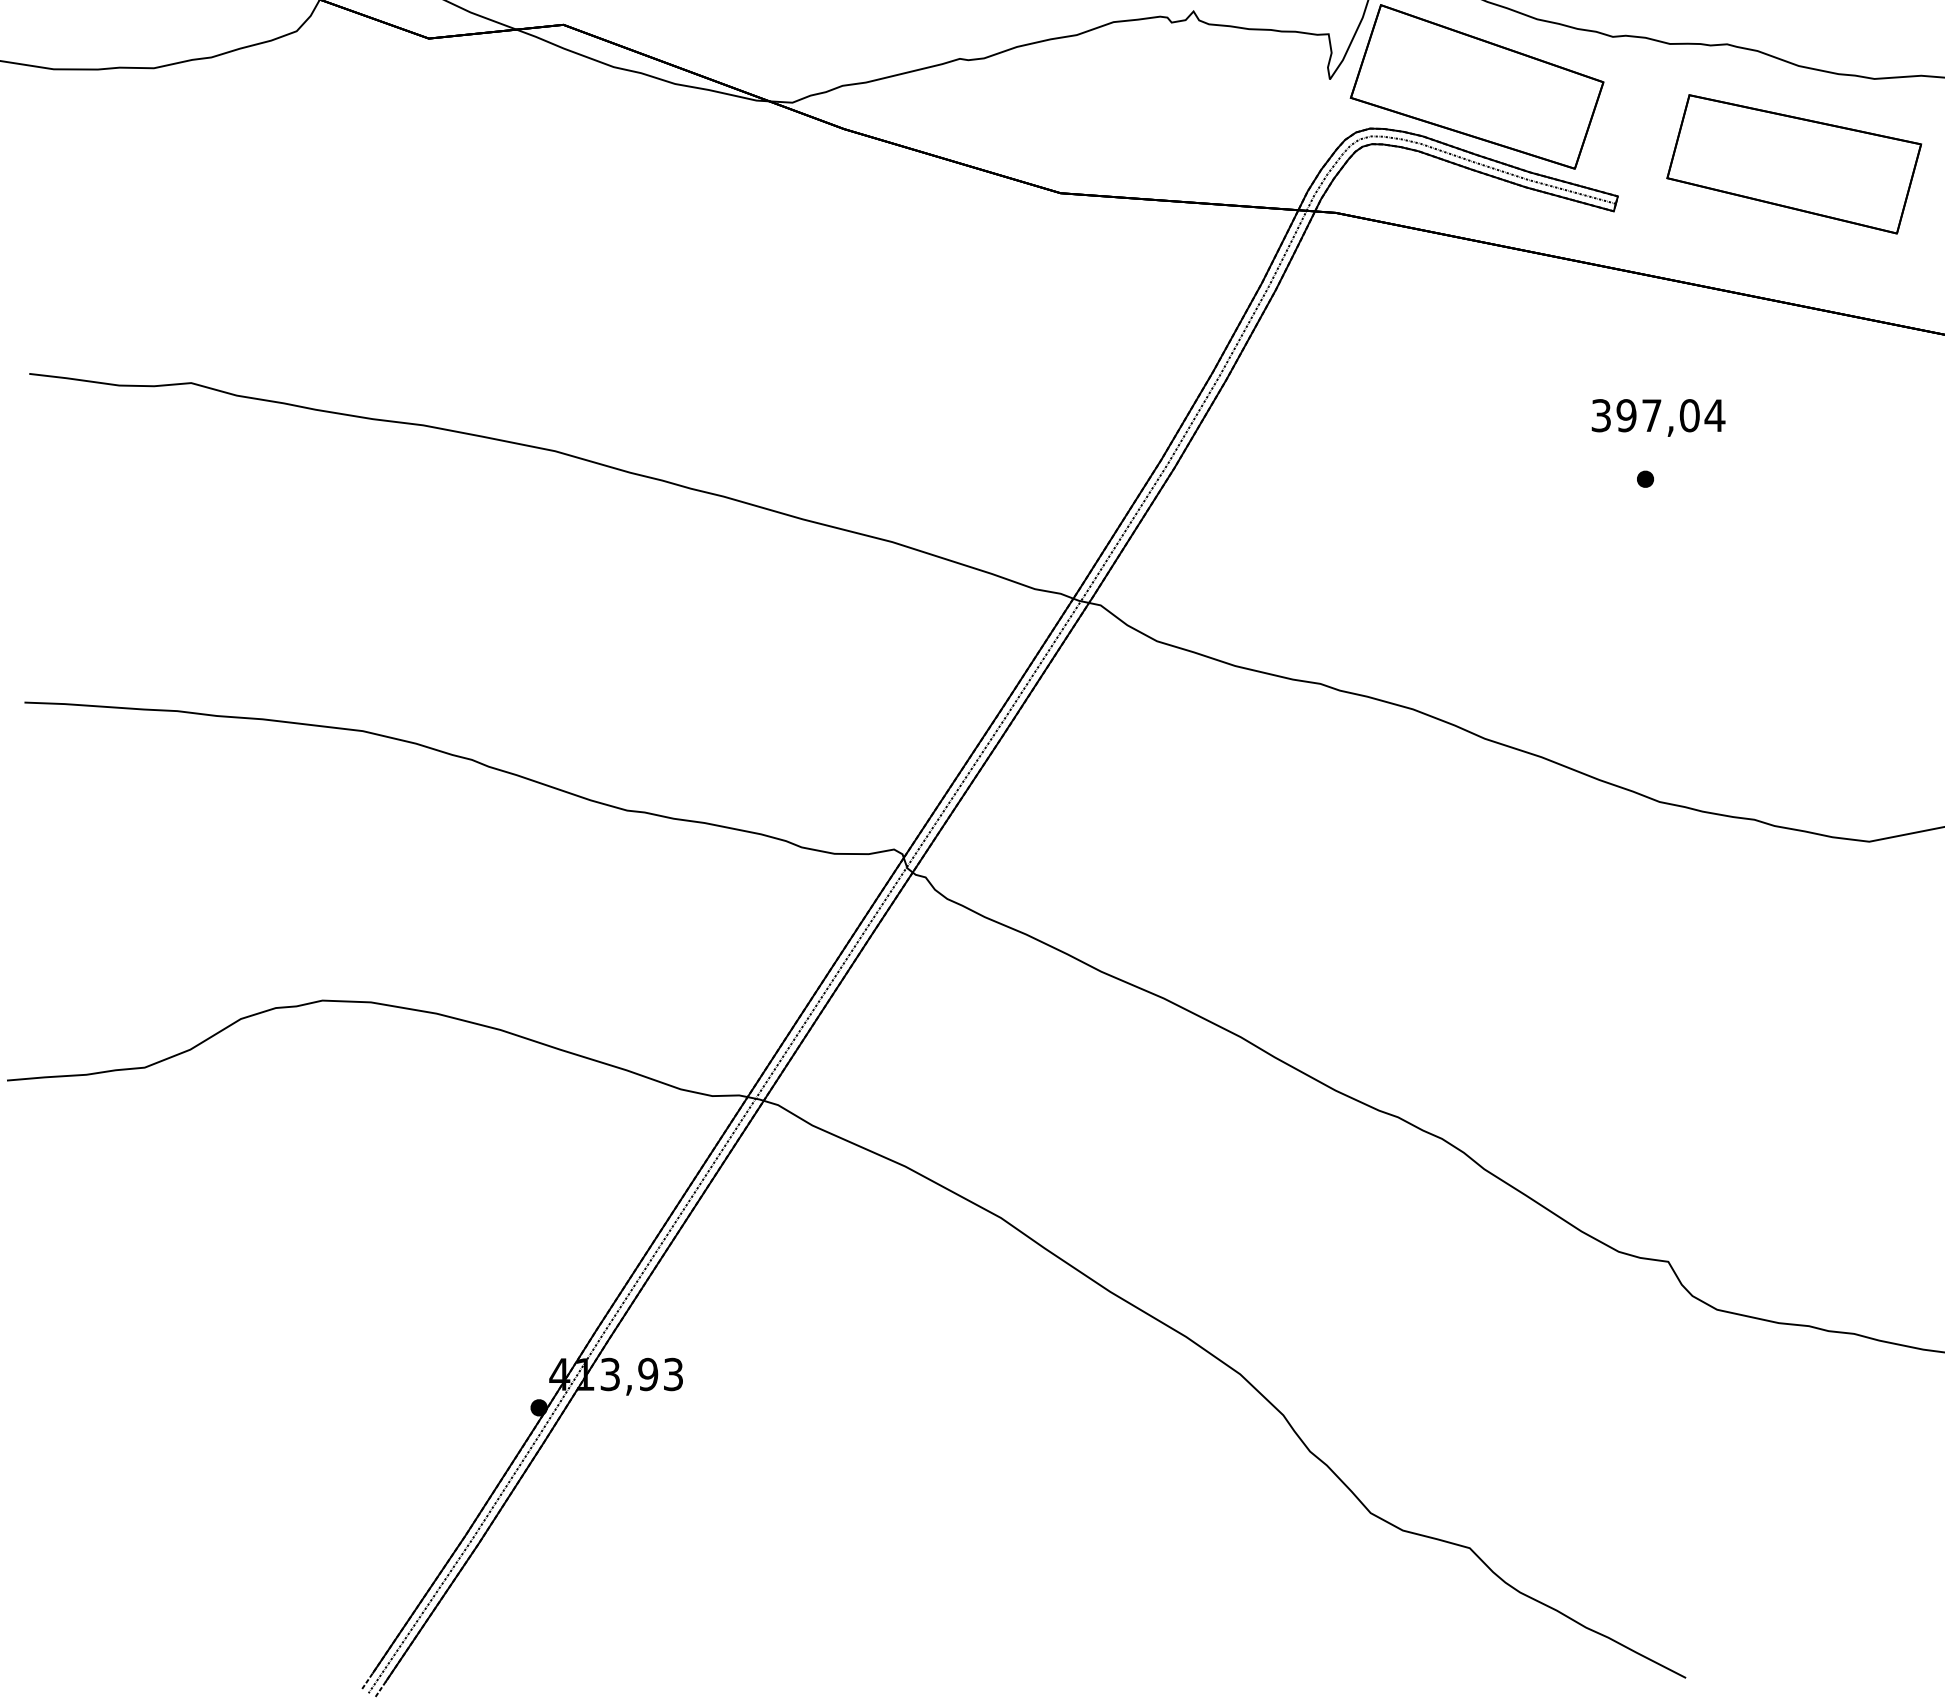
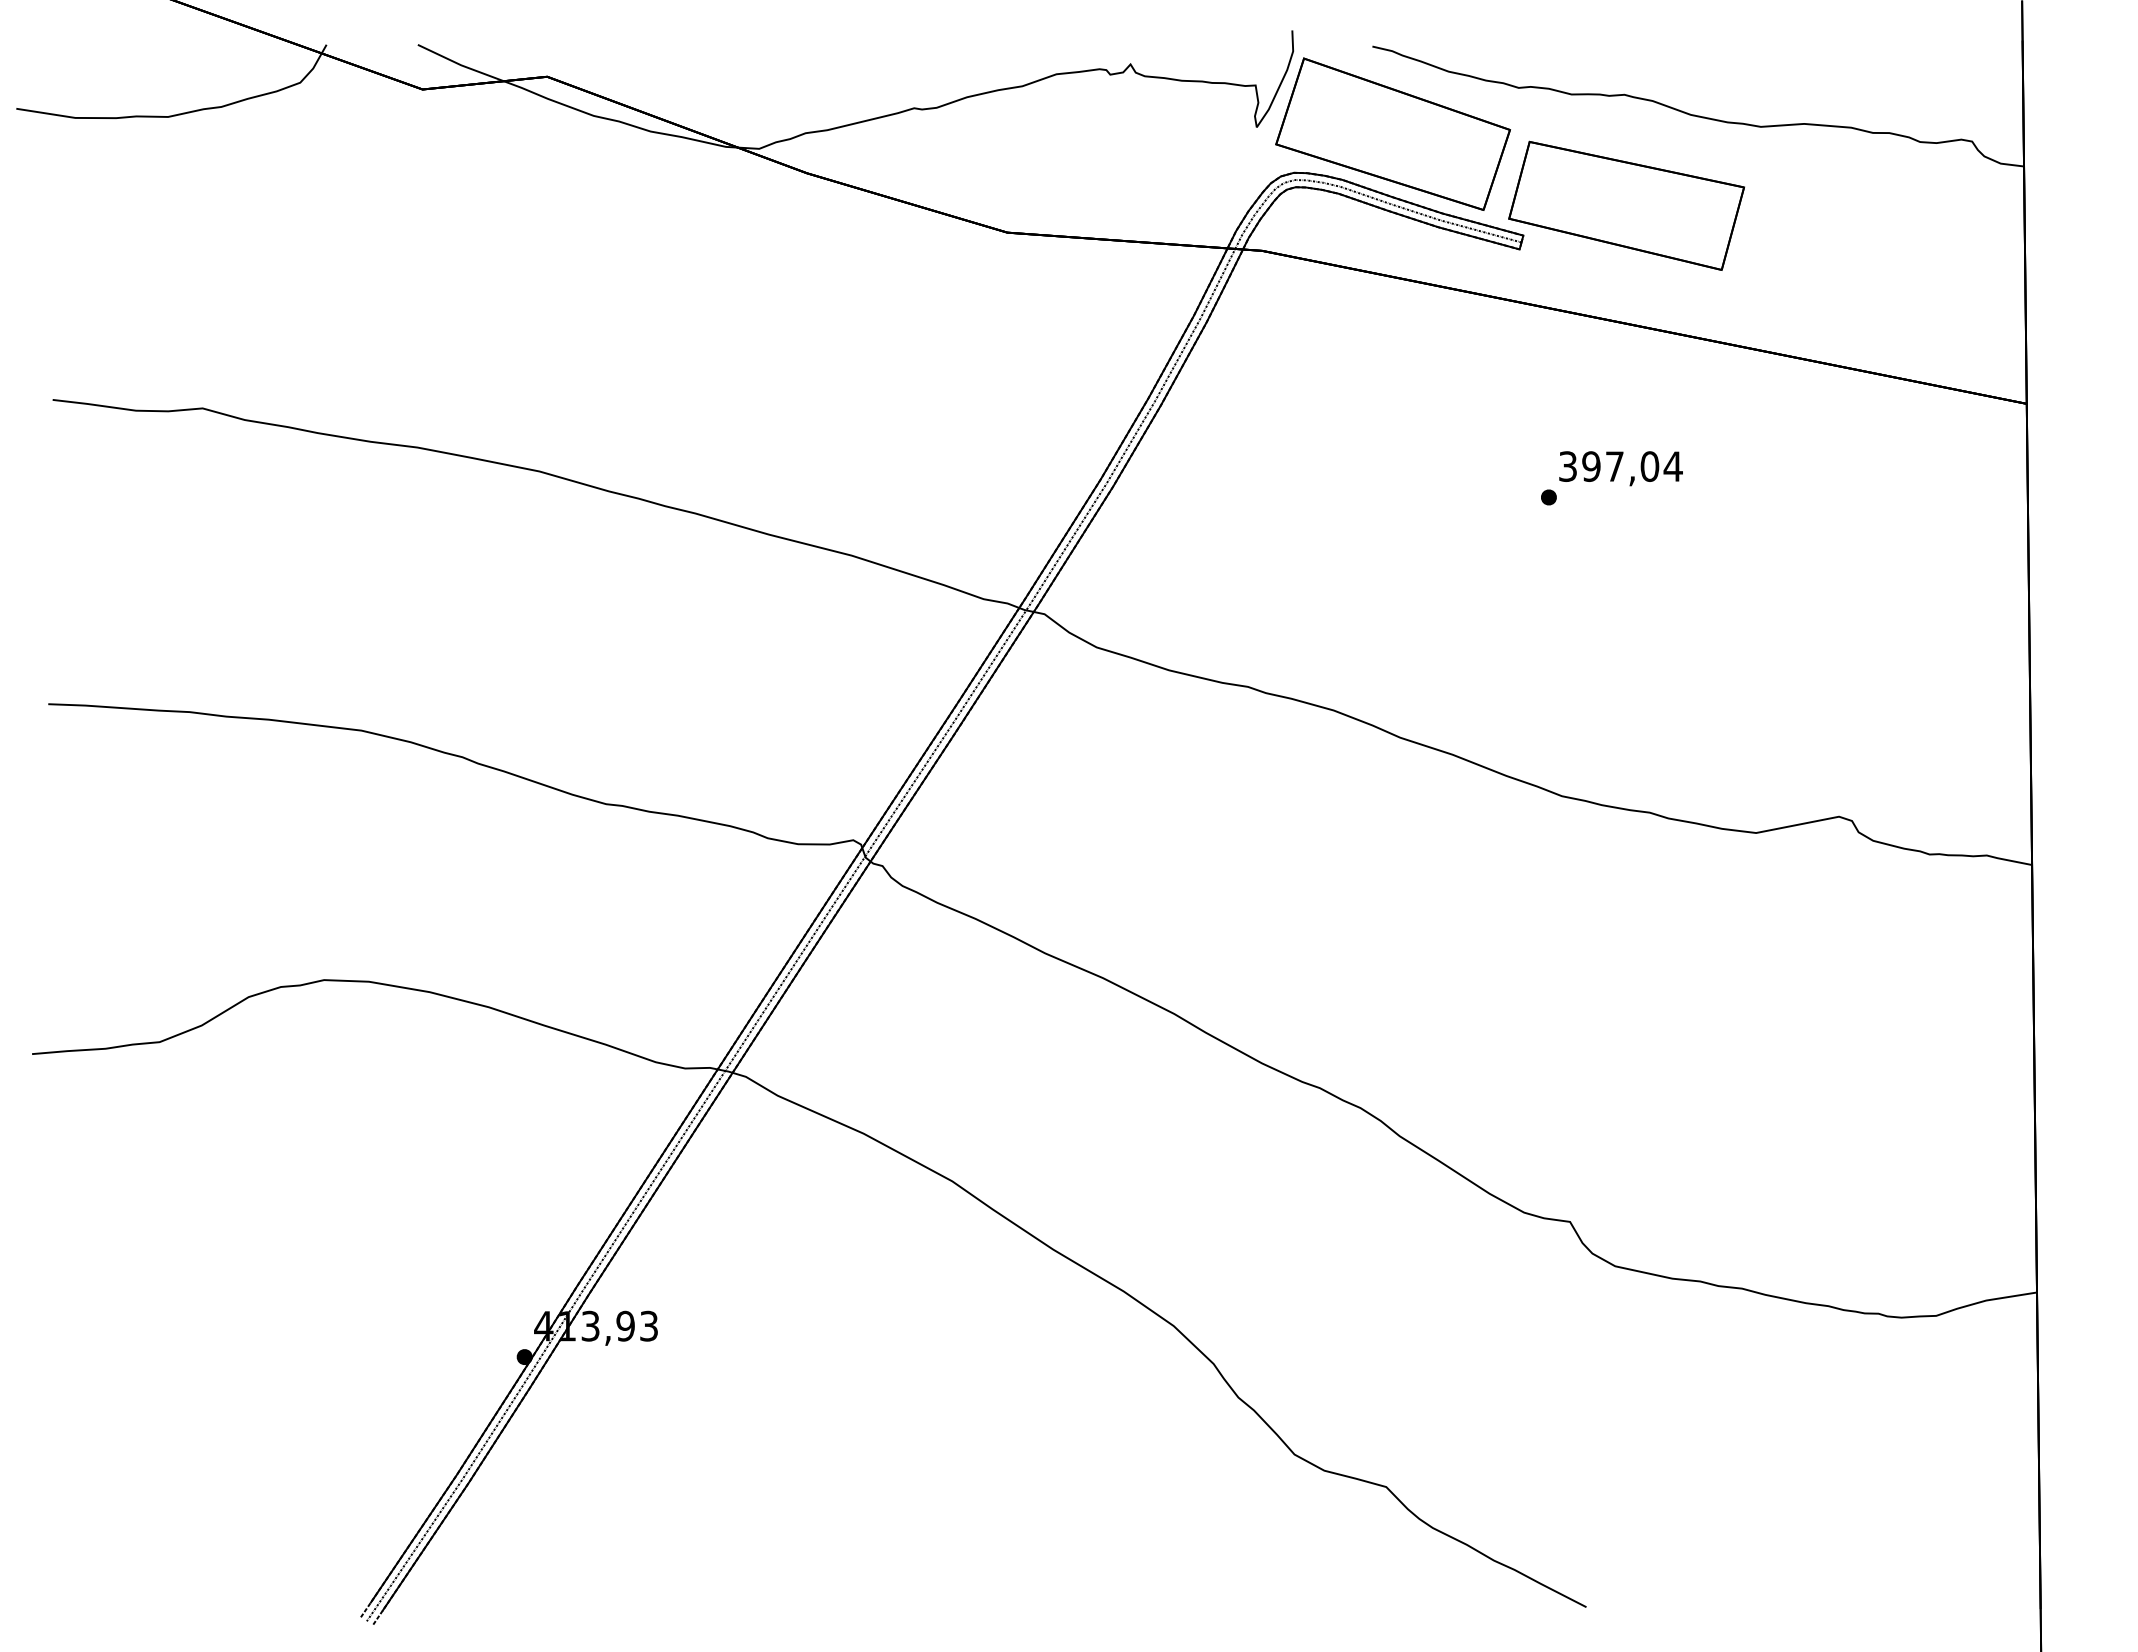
part: (1794, 163) -> (1626, 205), moved
text: (1657, 417) -> (1620, 468), moved

